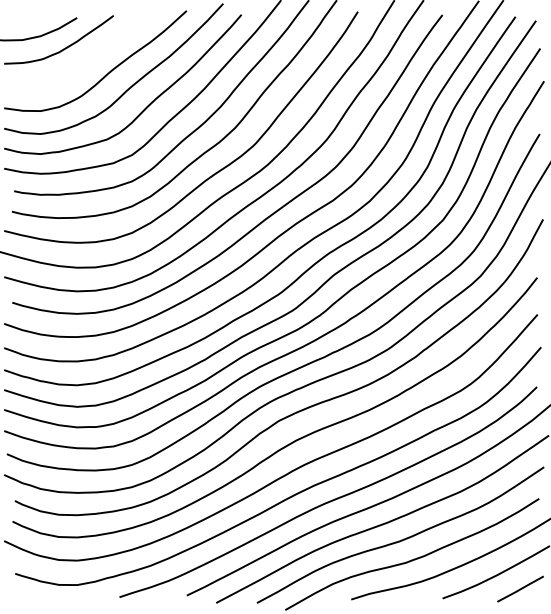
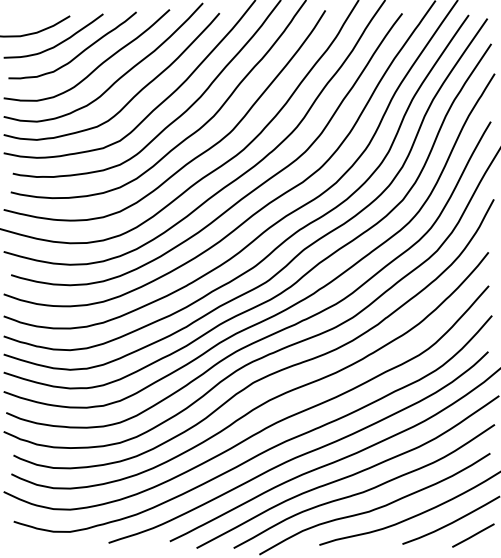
curve: (87, 58) -> (79, 52), added

